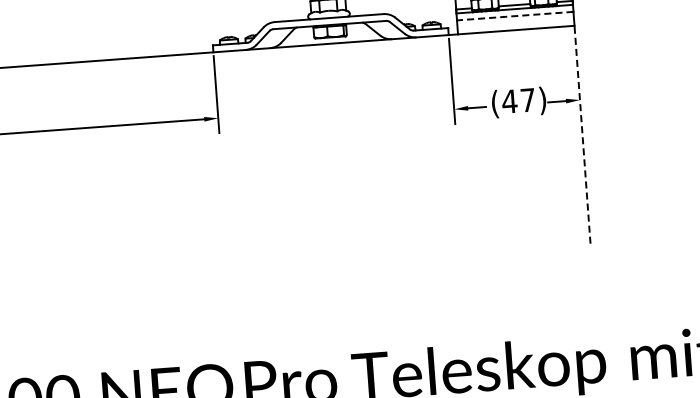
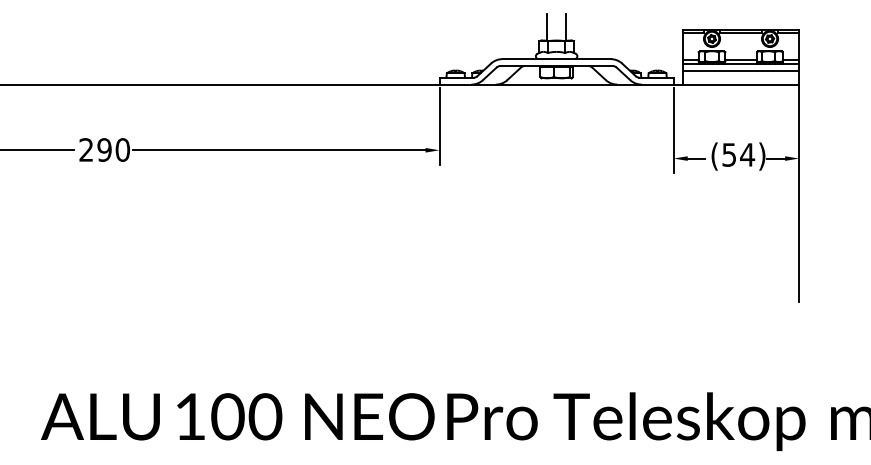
line: (515, 15) -> (741, 70), dashed -> solid
text: (518, 100) -> (738, 154), (47) -> (54)
line: (582, 134) -> (799, 192), dashed -> solid

